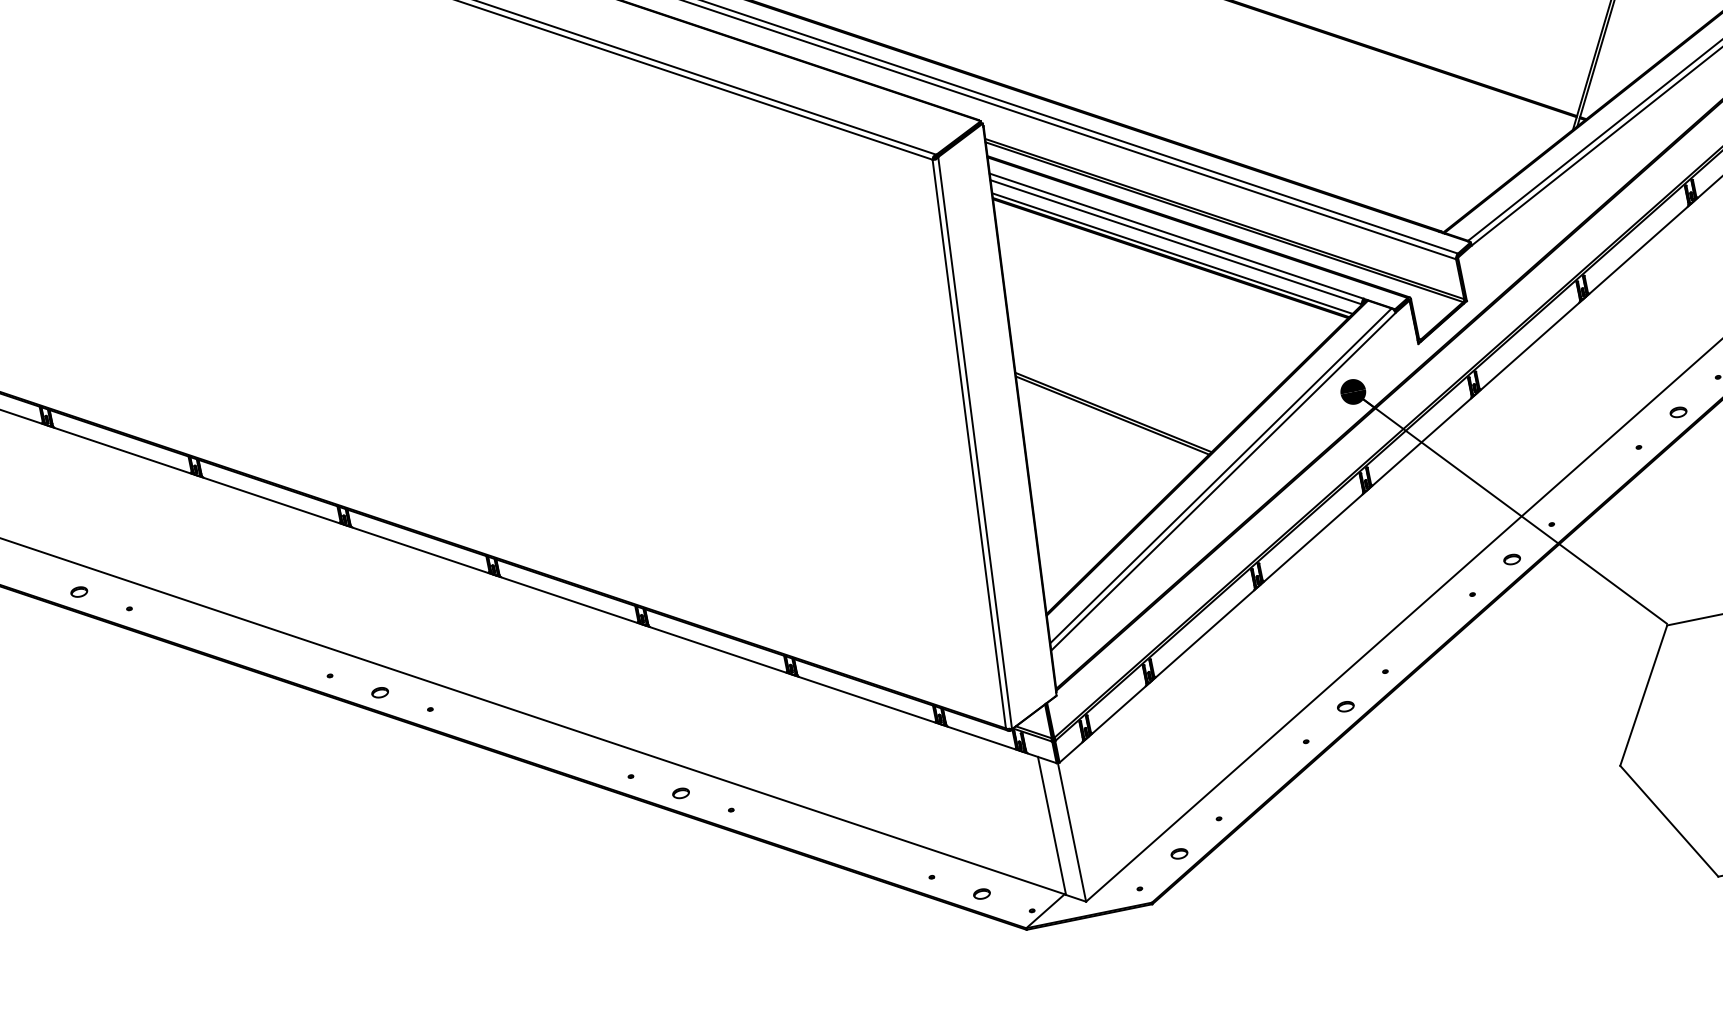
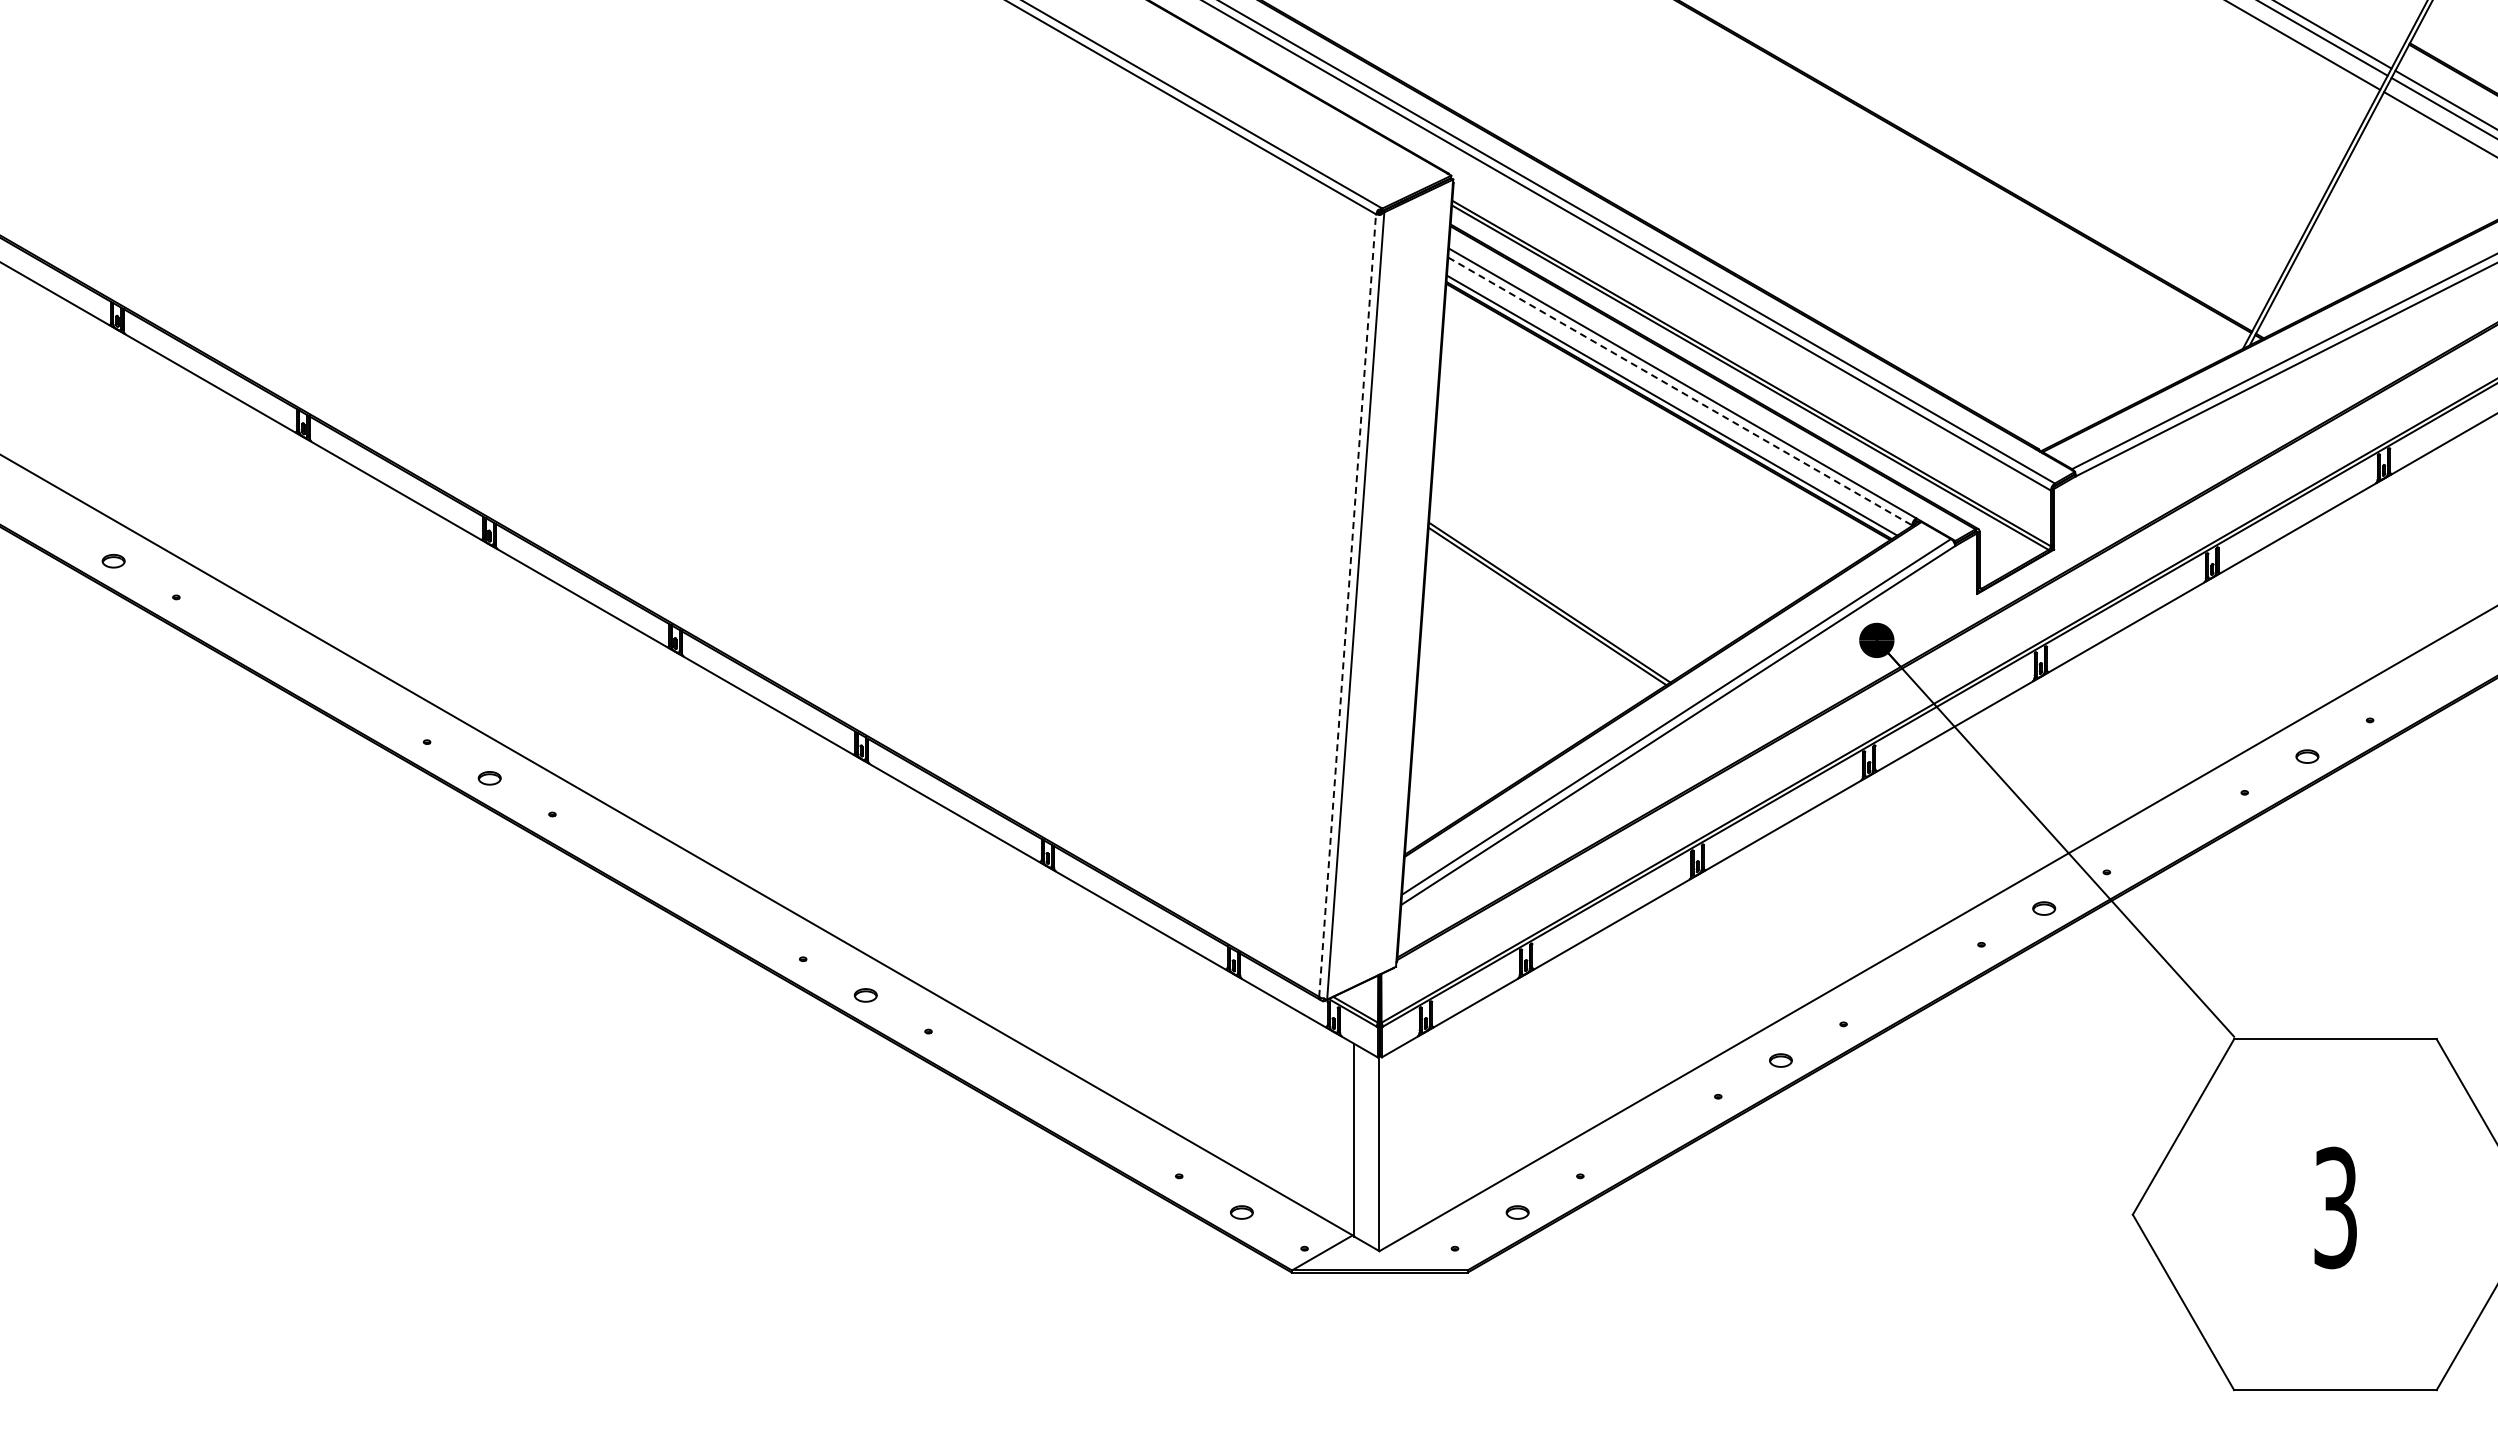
line: (1176, 242) -> (1680, 391), solid -> dashed
line: (969, 444) -> (1347, 605), solid -> dashed

